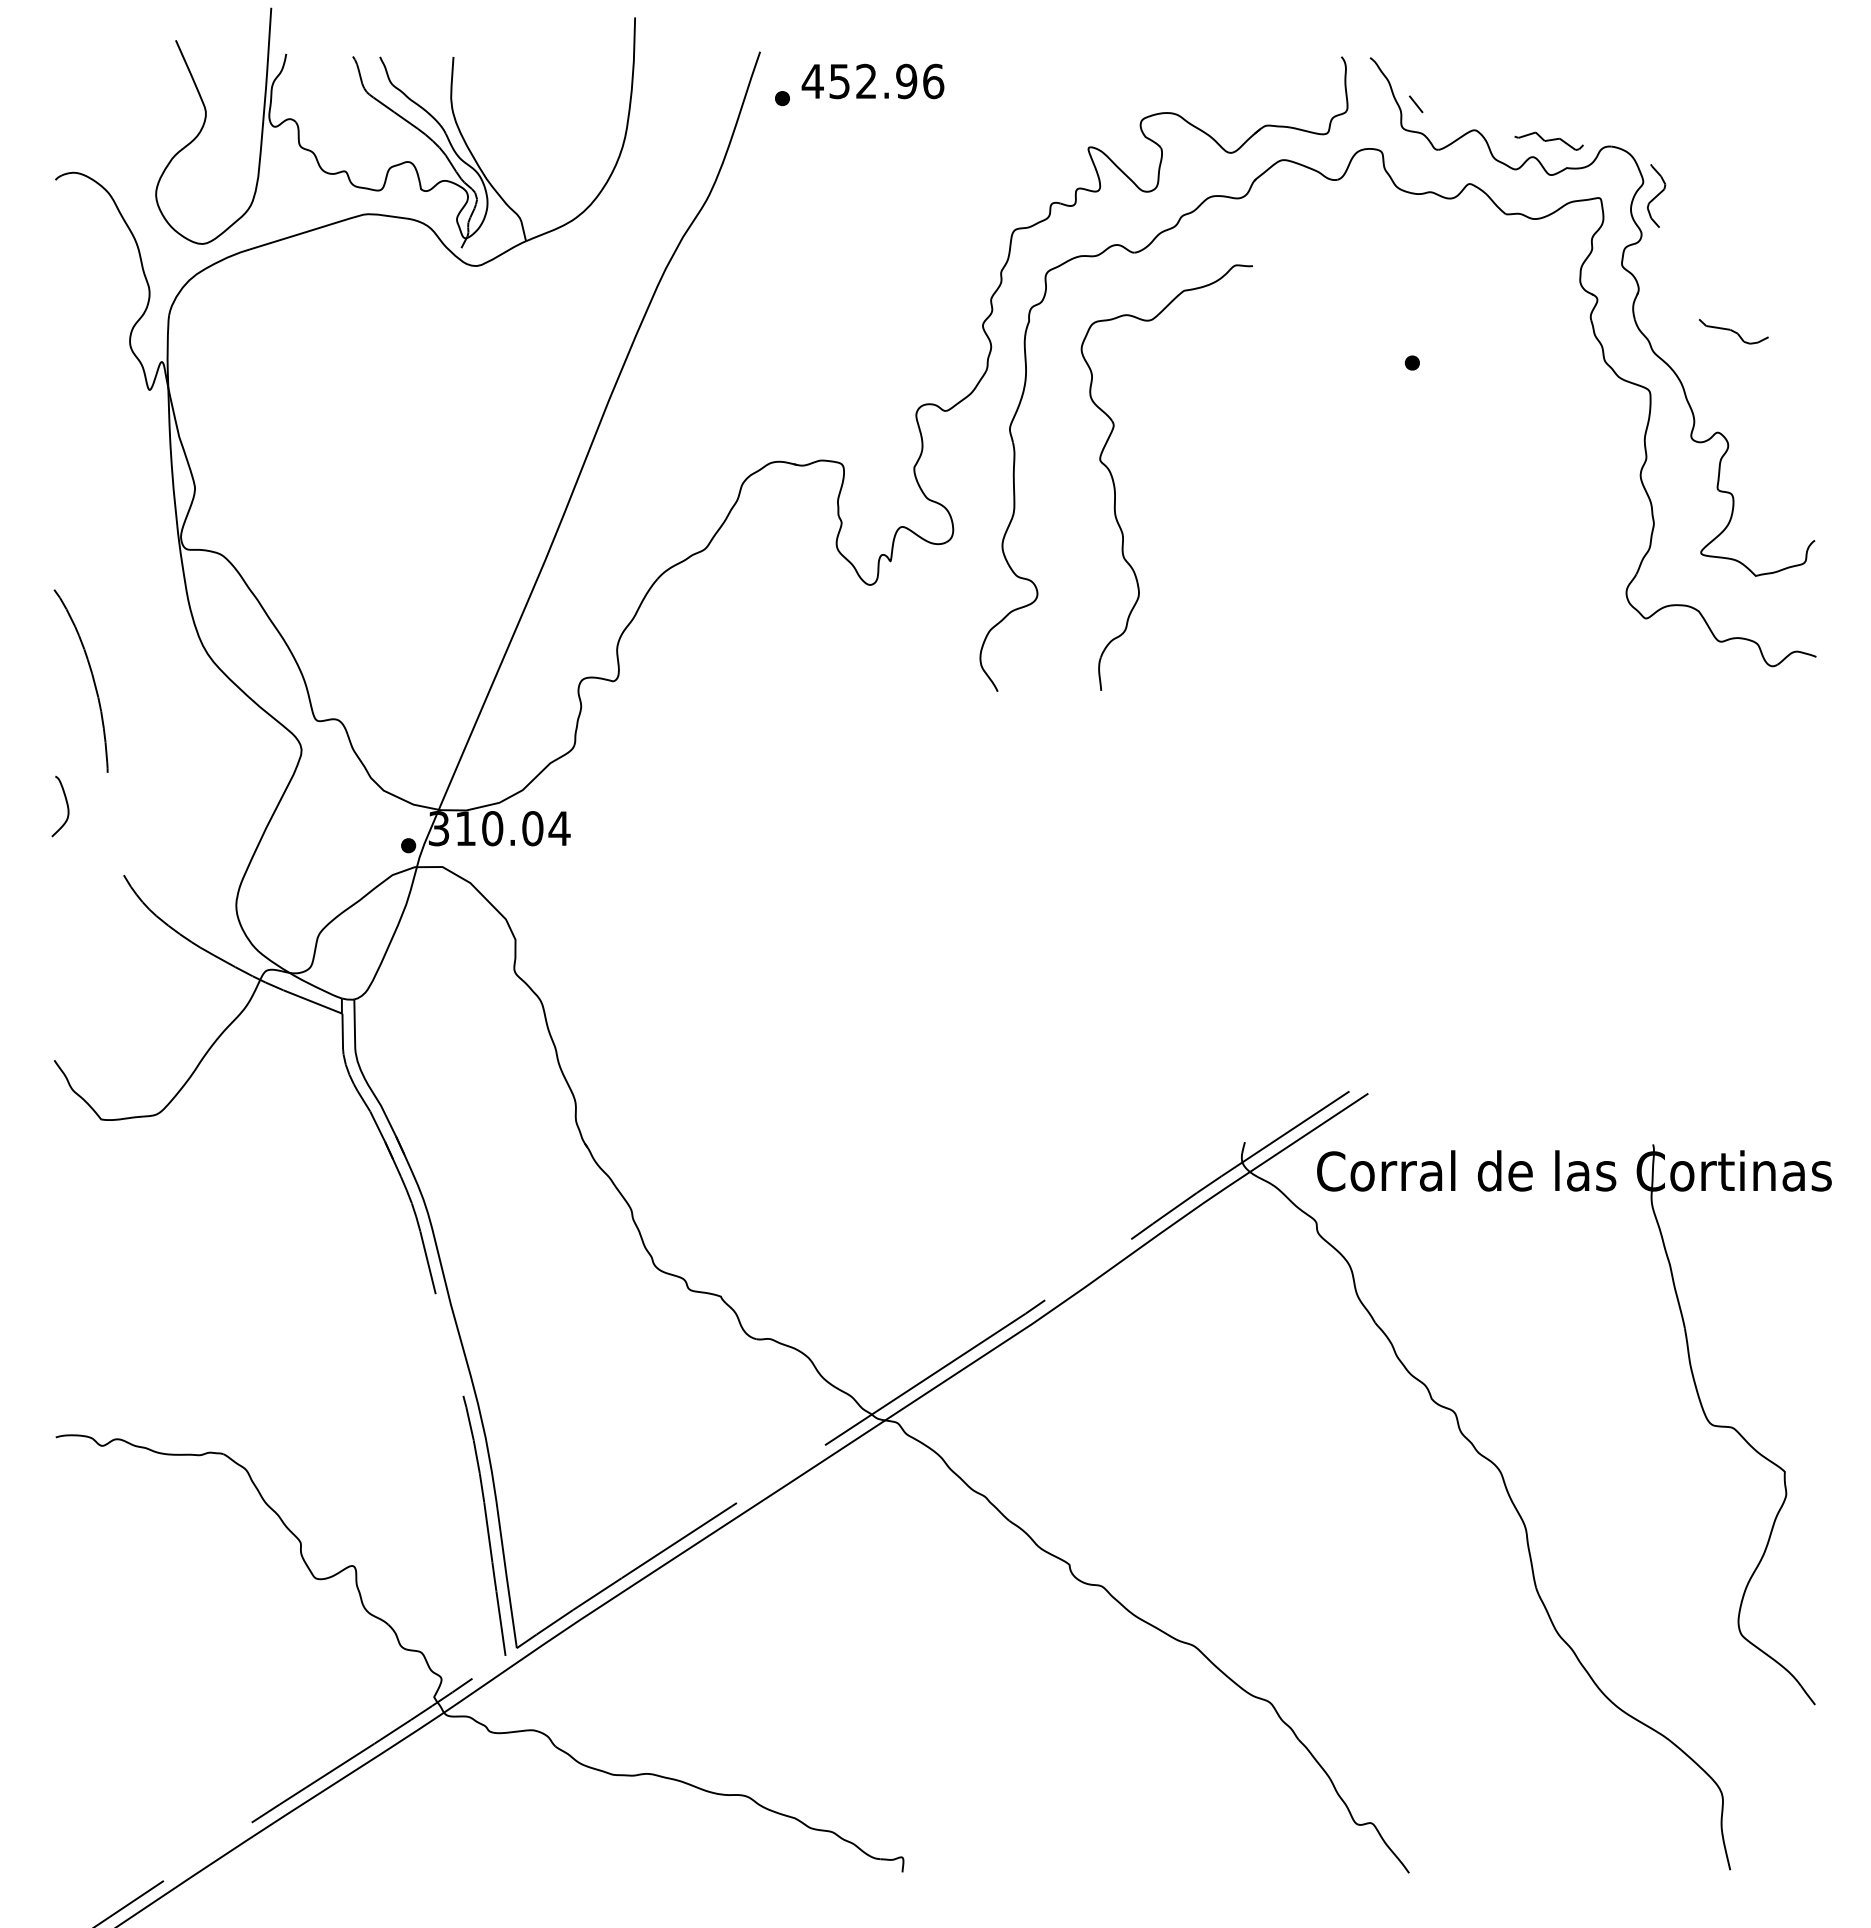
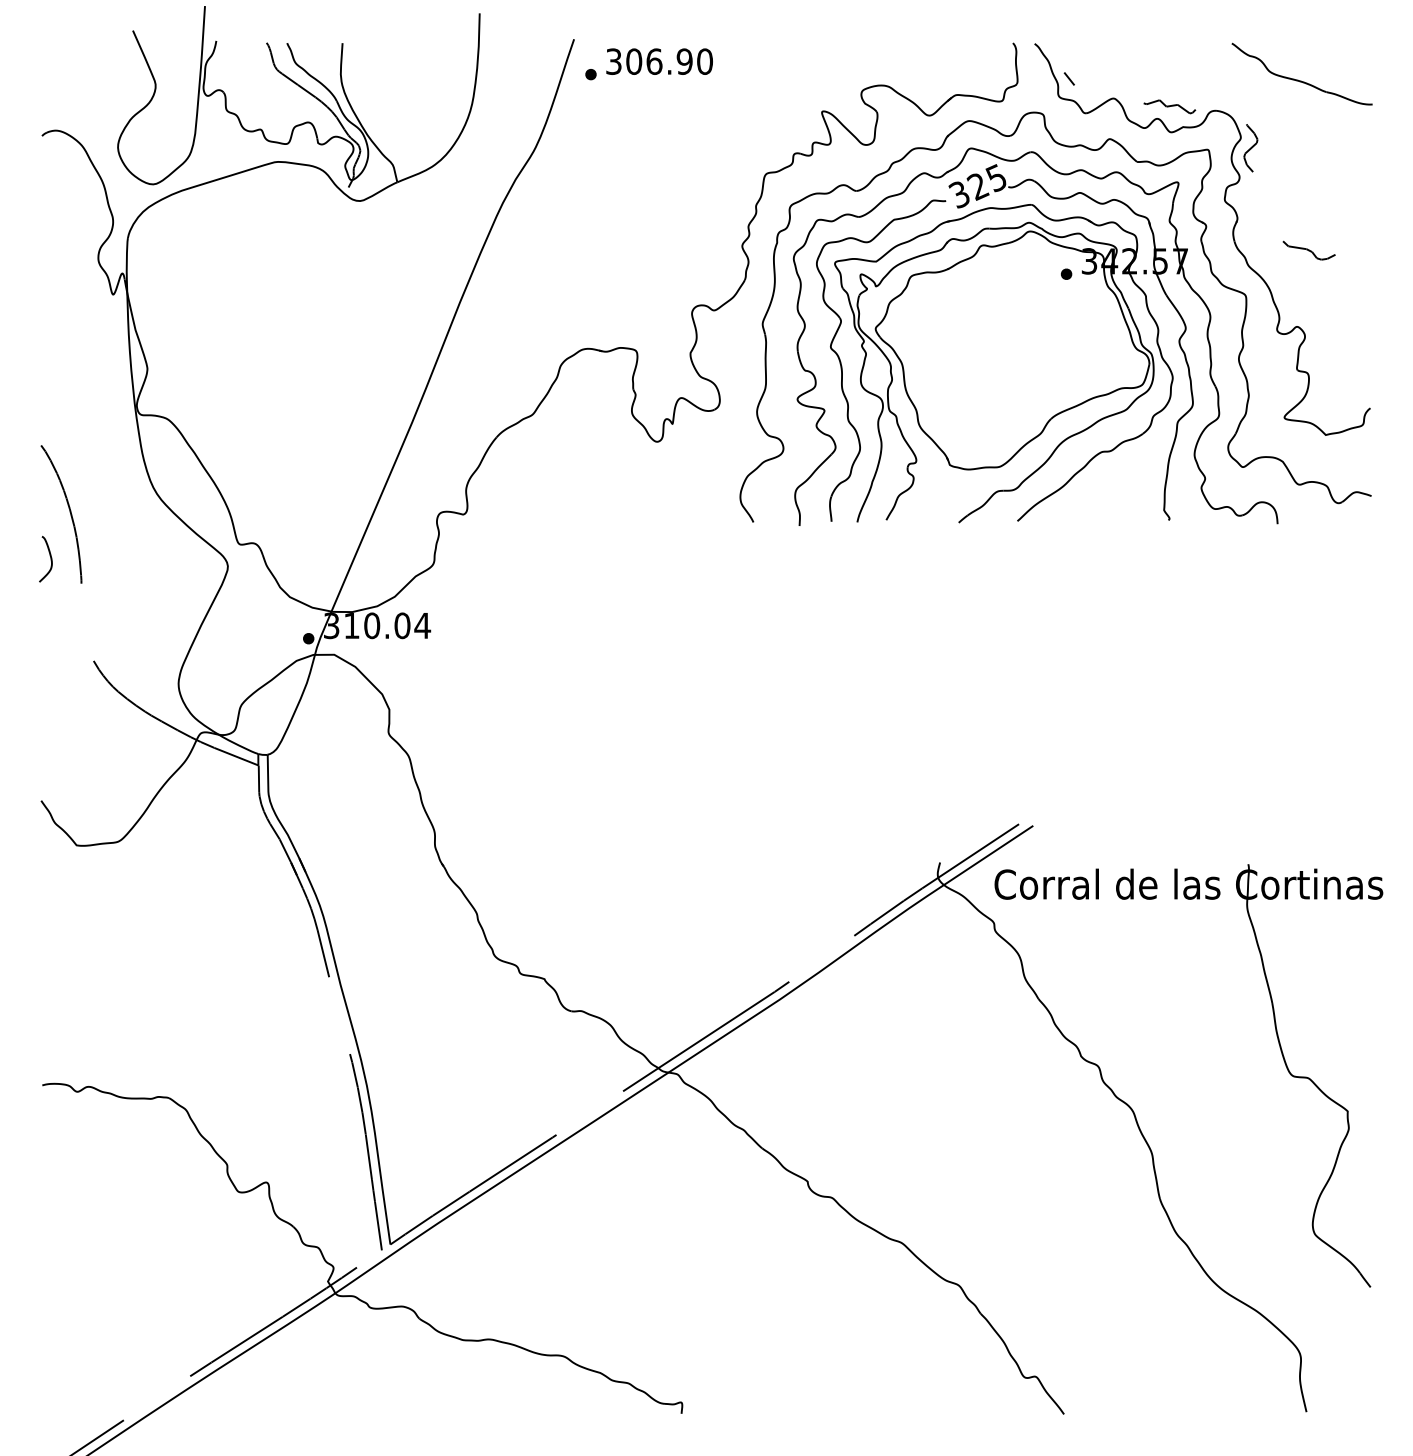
text: (872, 81) -> (658, 61), 452.96 -> 306.90
part: (1722, 106) -> (1300, 80), added
part: (1371, 445) -> (1035, 336), added
curve: (66, 805) -> (50, 558), moved

